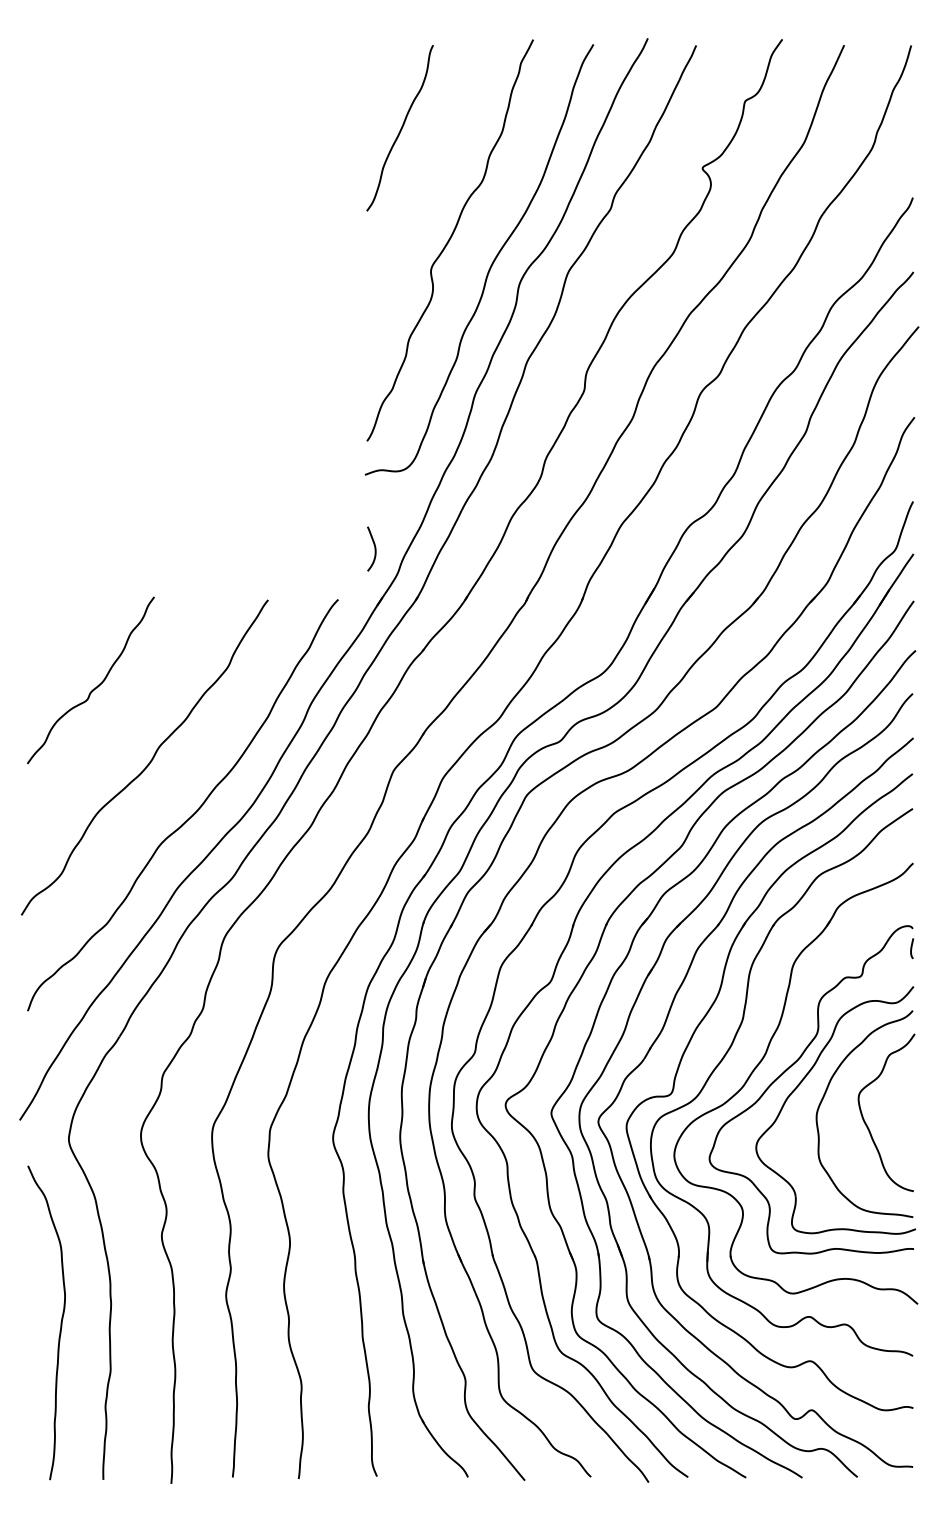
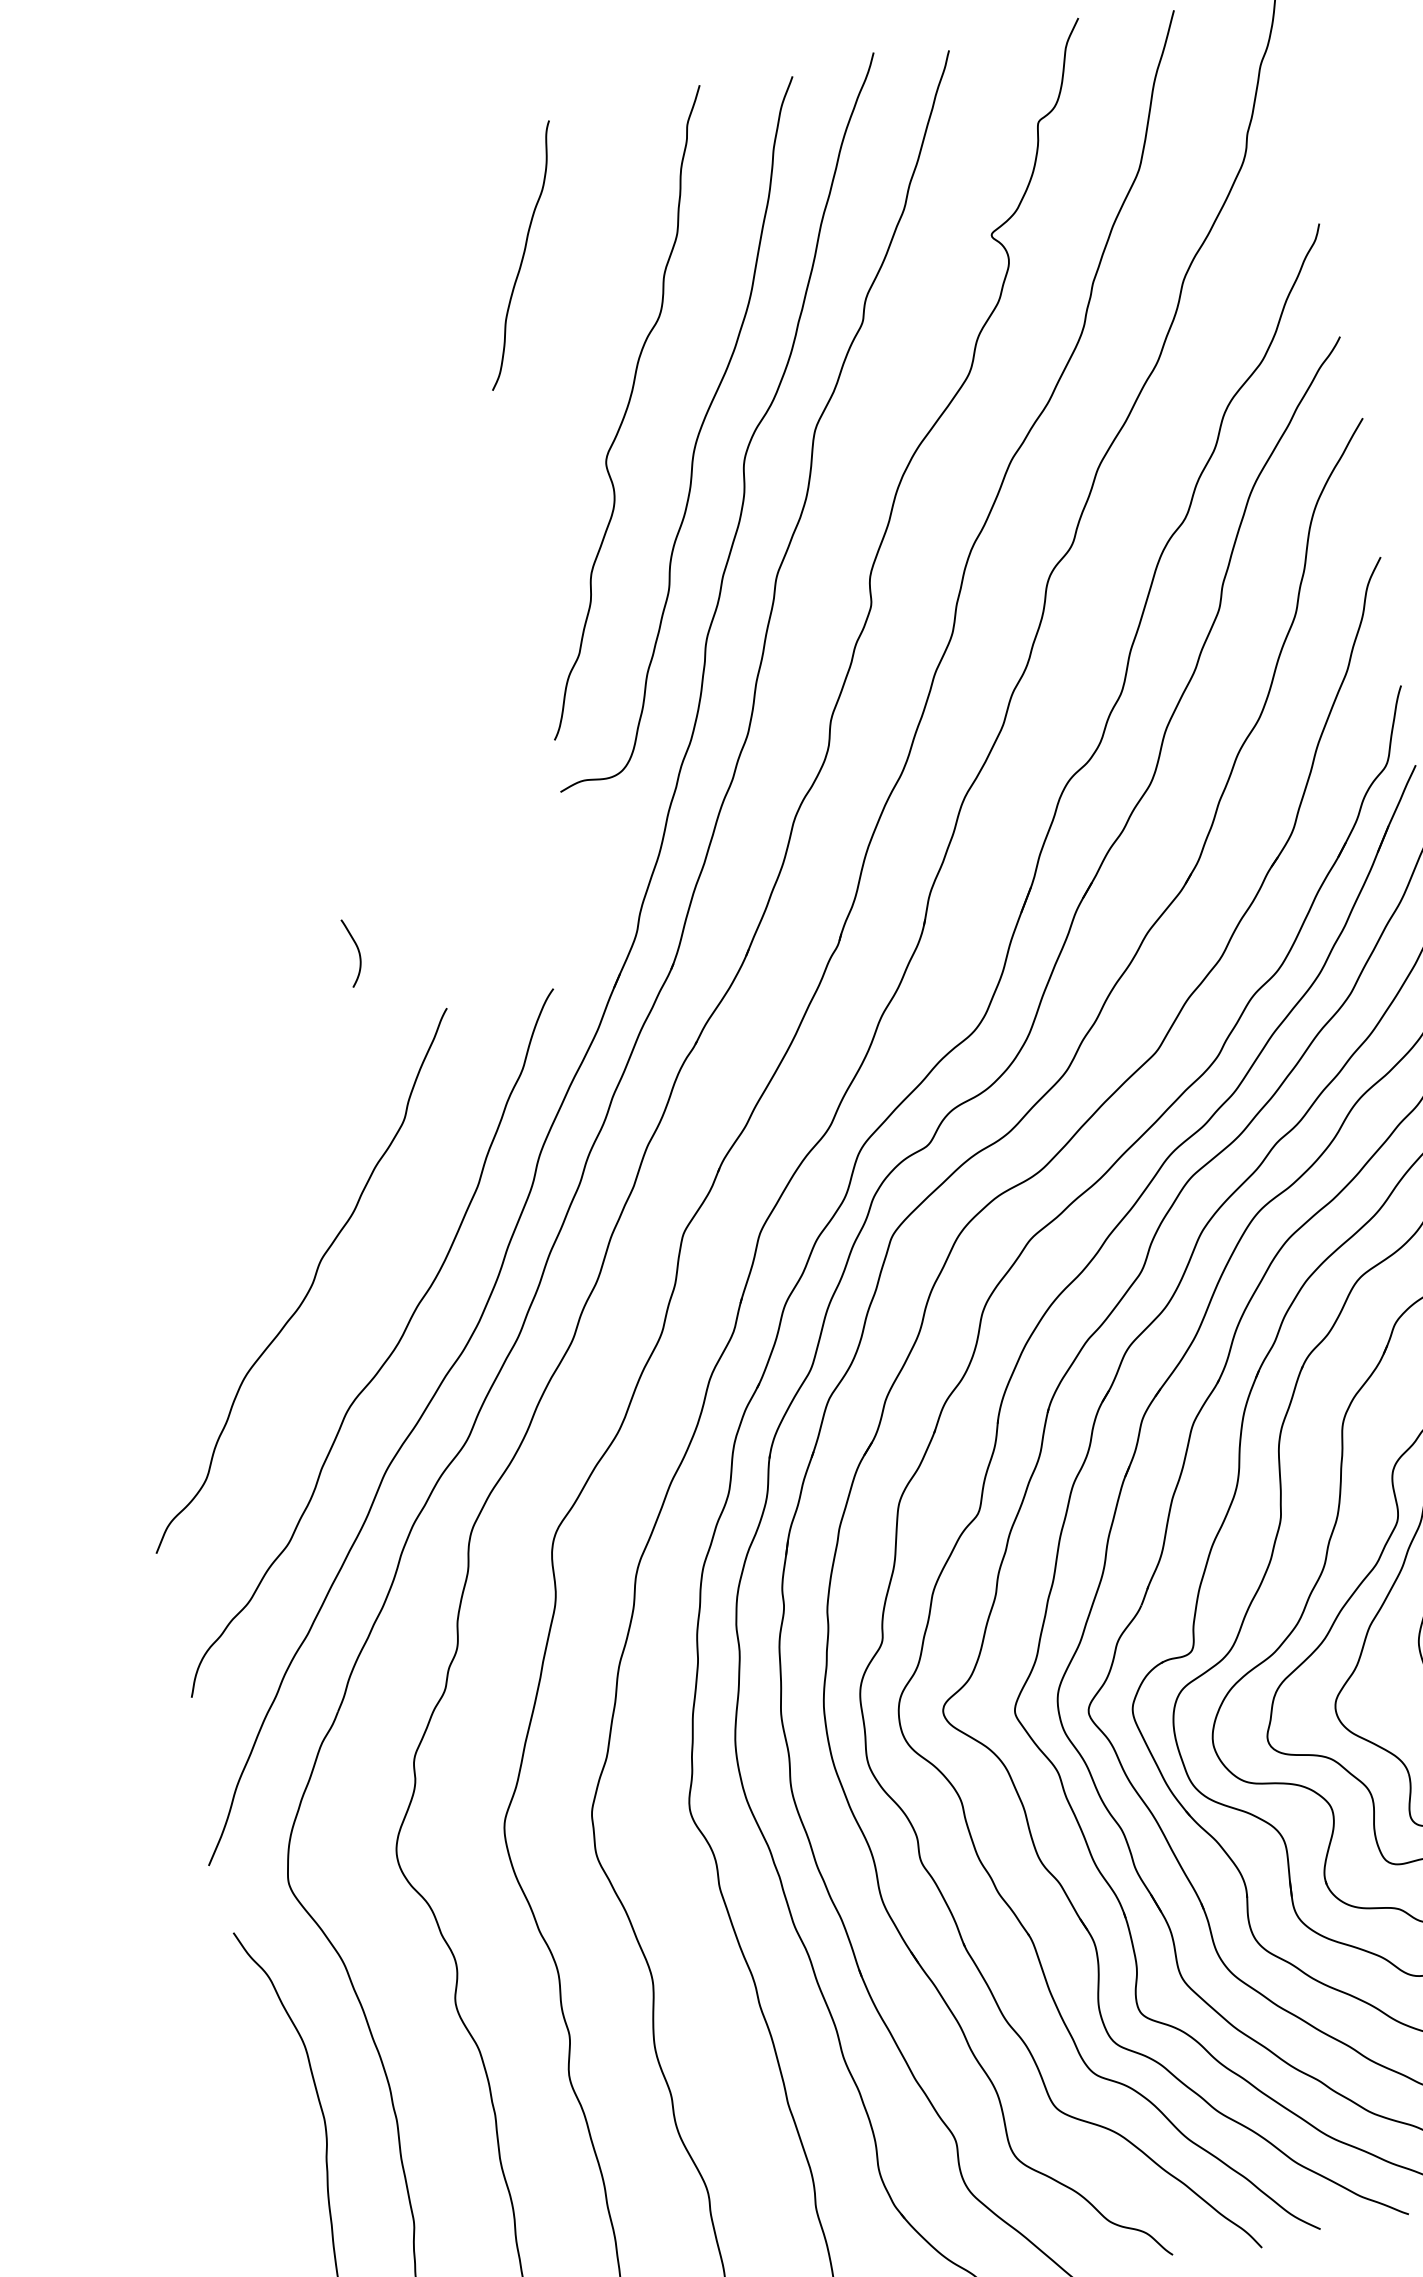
curve: (374, 548) -> (357, 951), moved
curve: (96, 686) -> (209, 1185), removed

